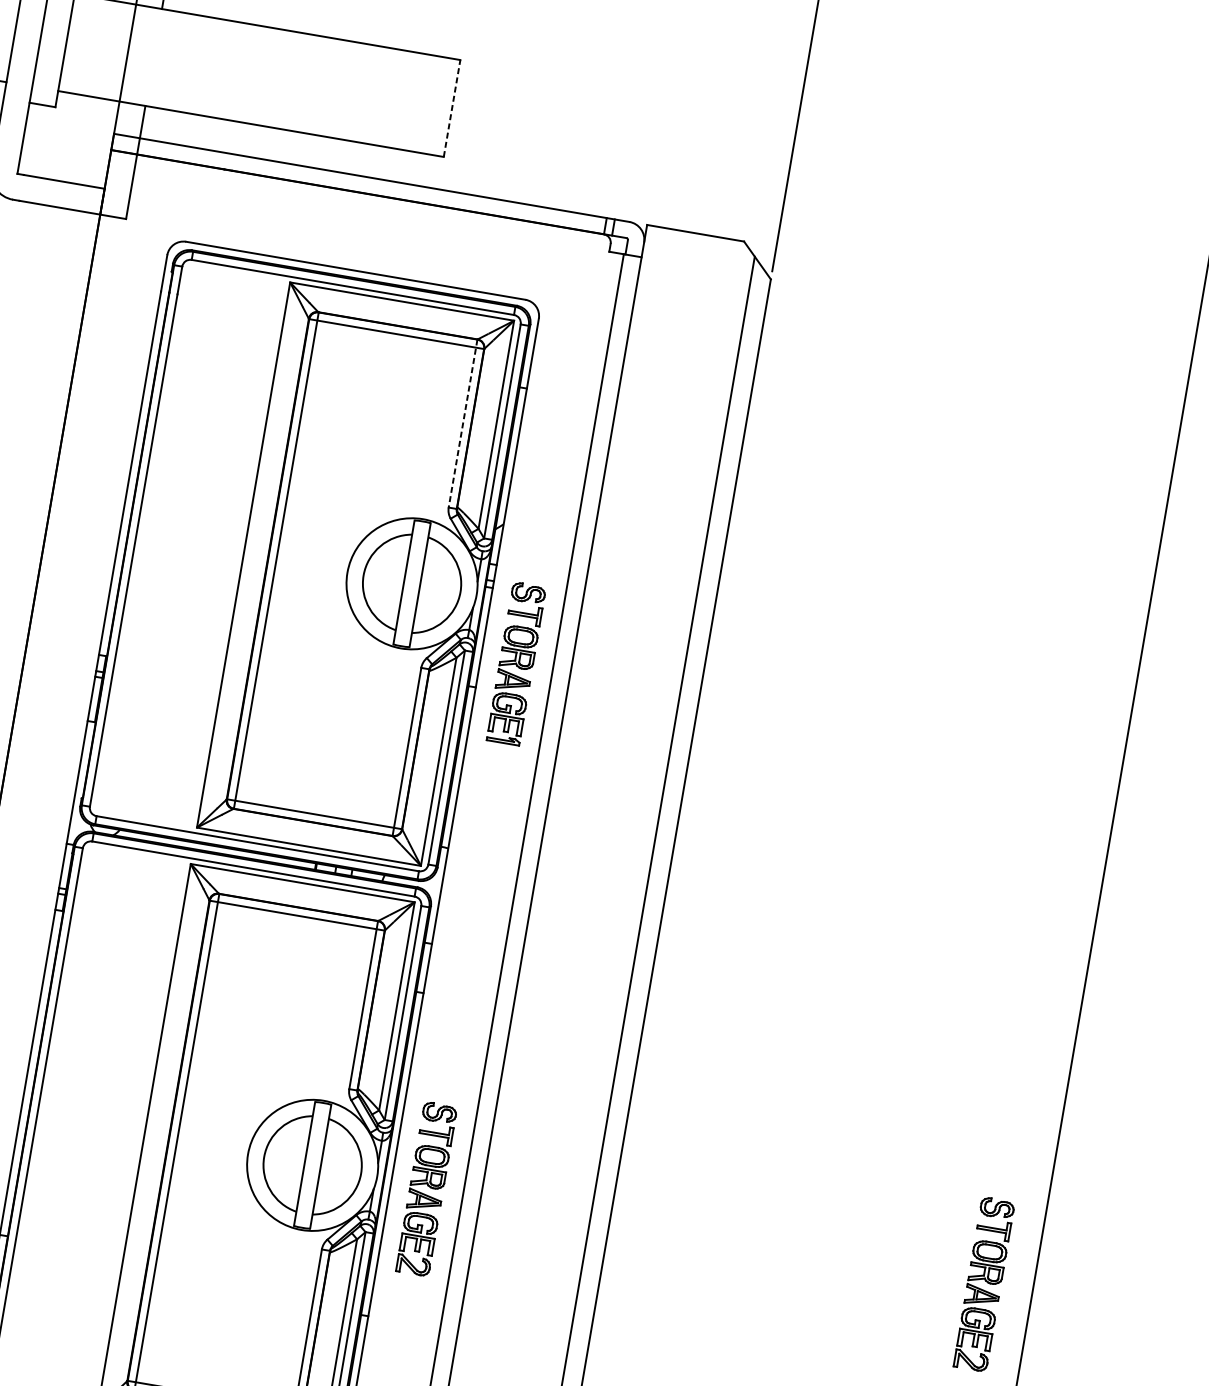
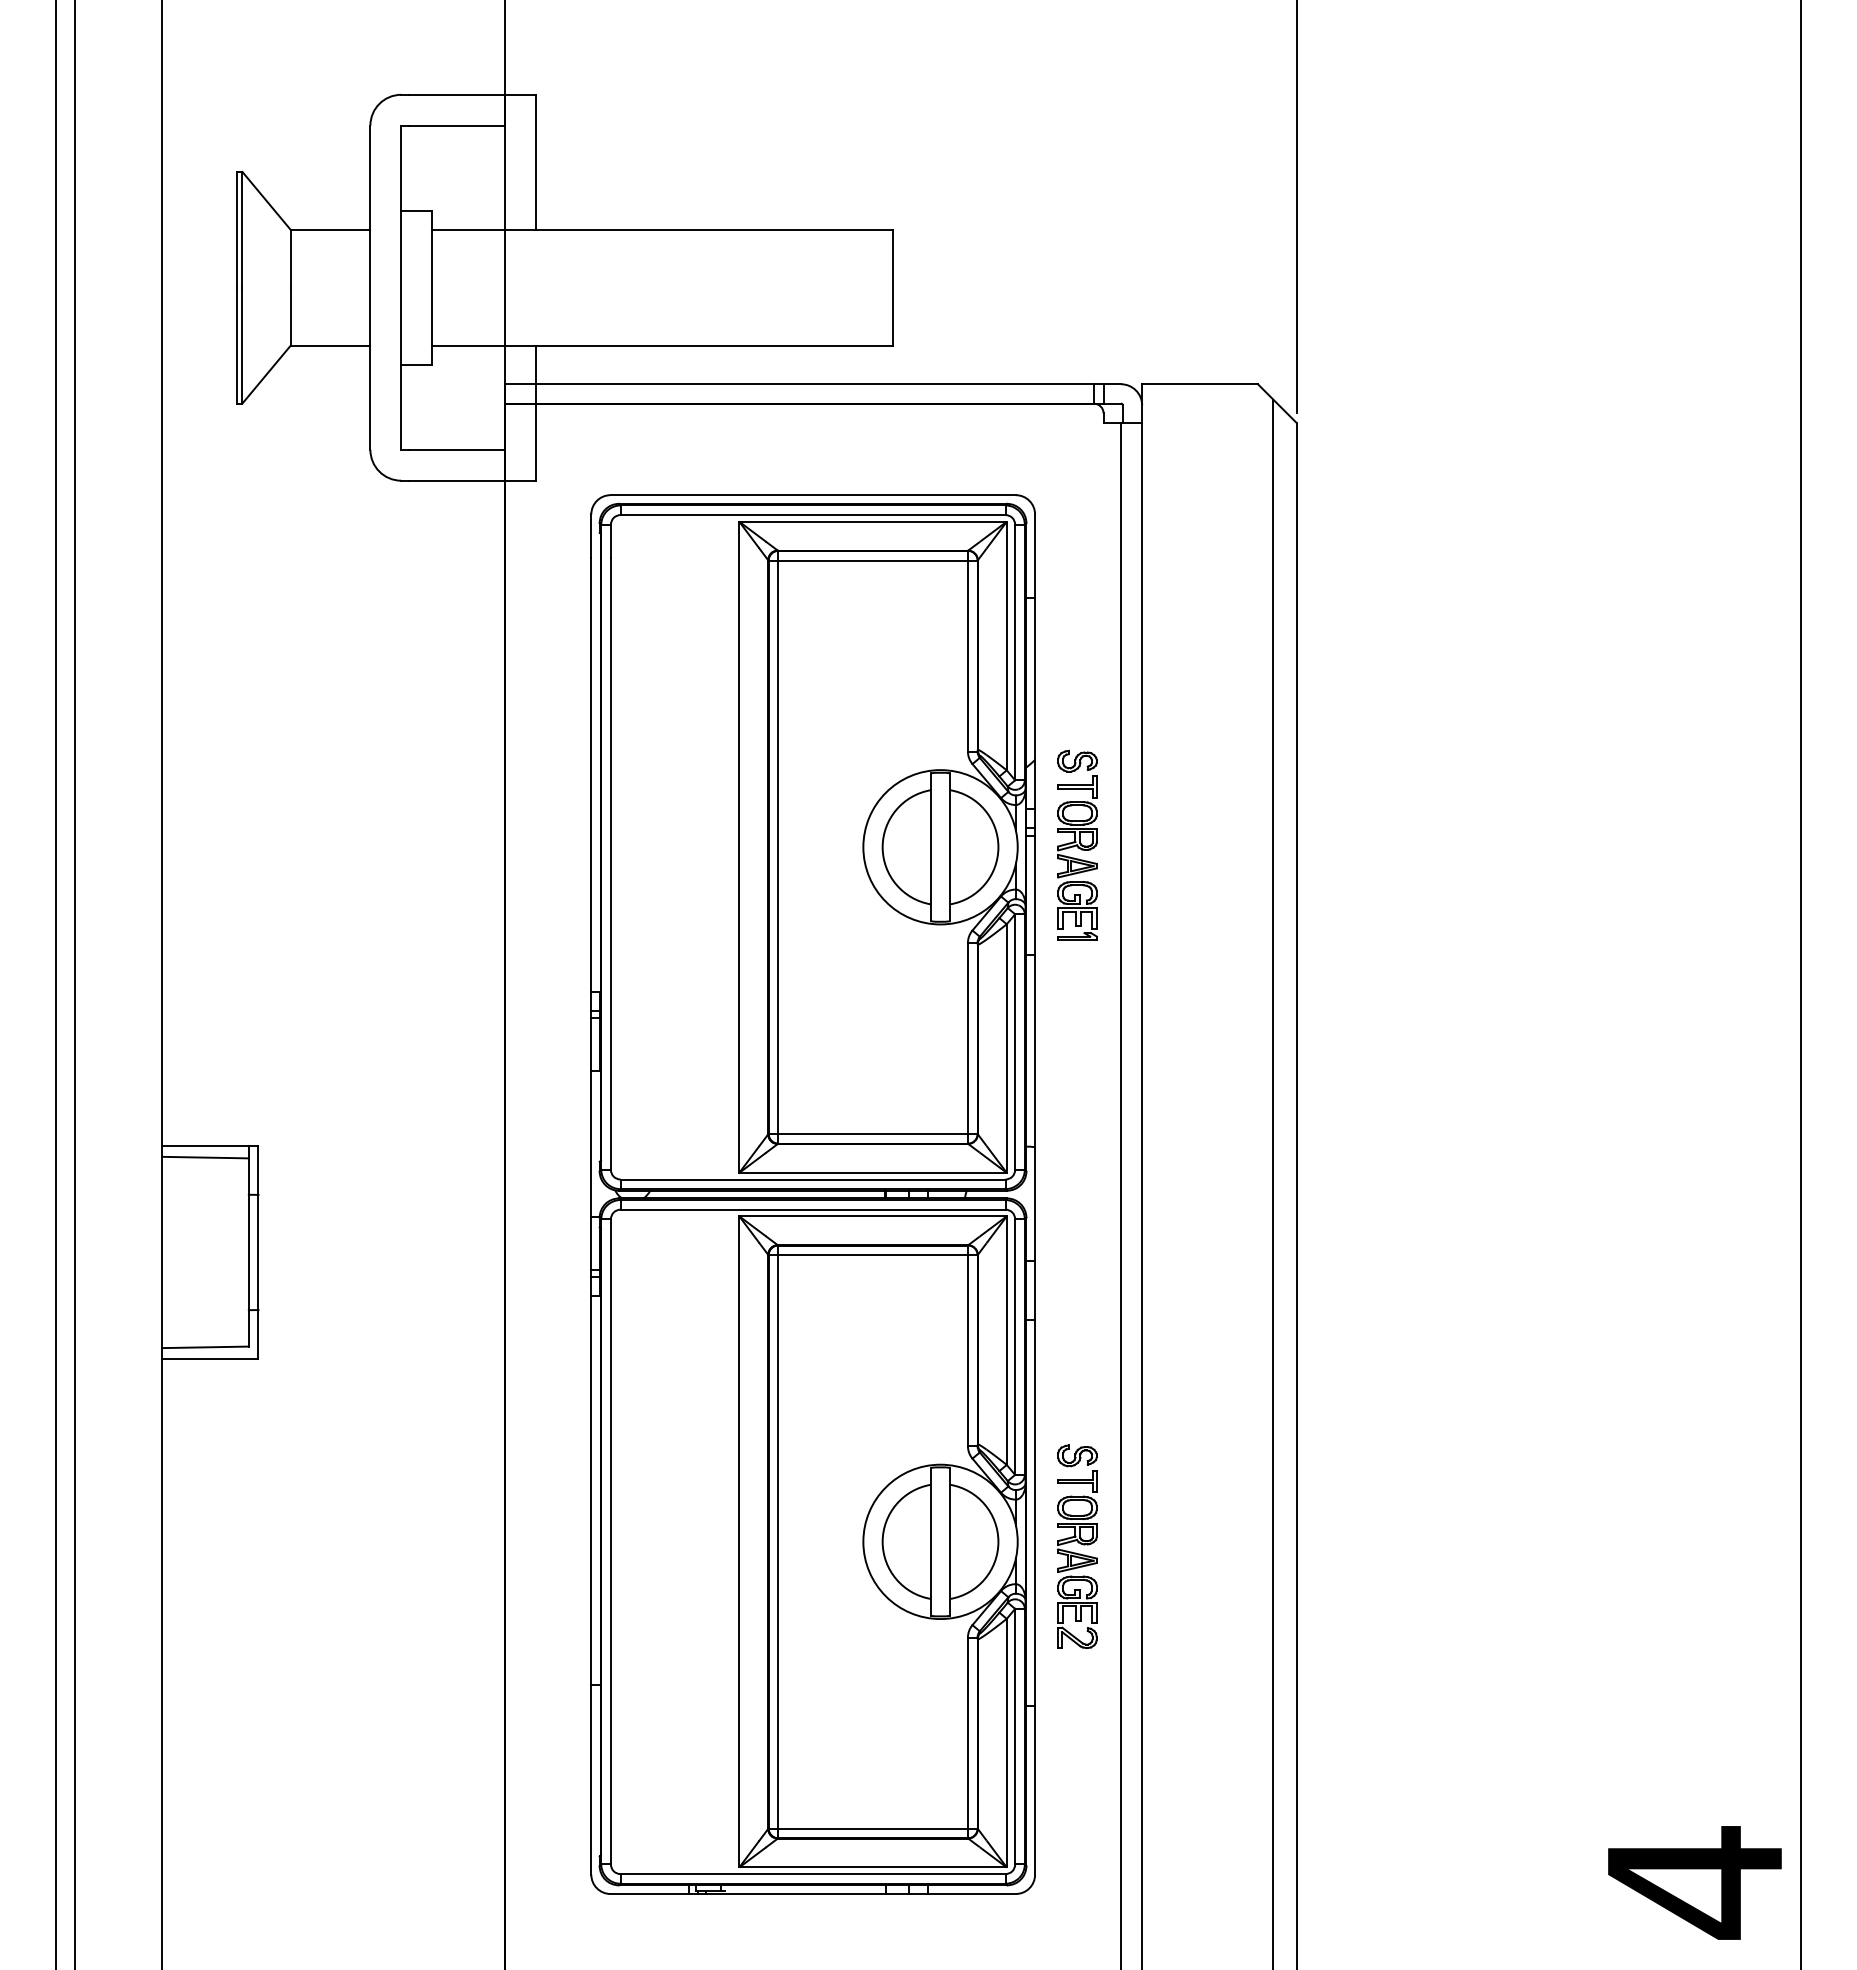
line: (451, 108) -> (892, 287), dashed -> solid
line: (462, 423) -> (967, 651), dashed -> solid
part: (516, 663) -> (1077, 844), moved
part: (984, 1284) -> (1743, 1546), removed

